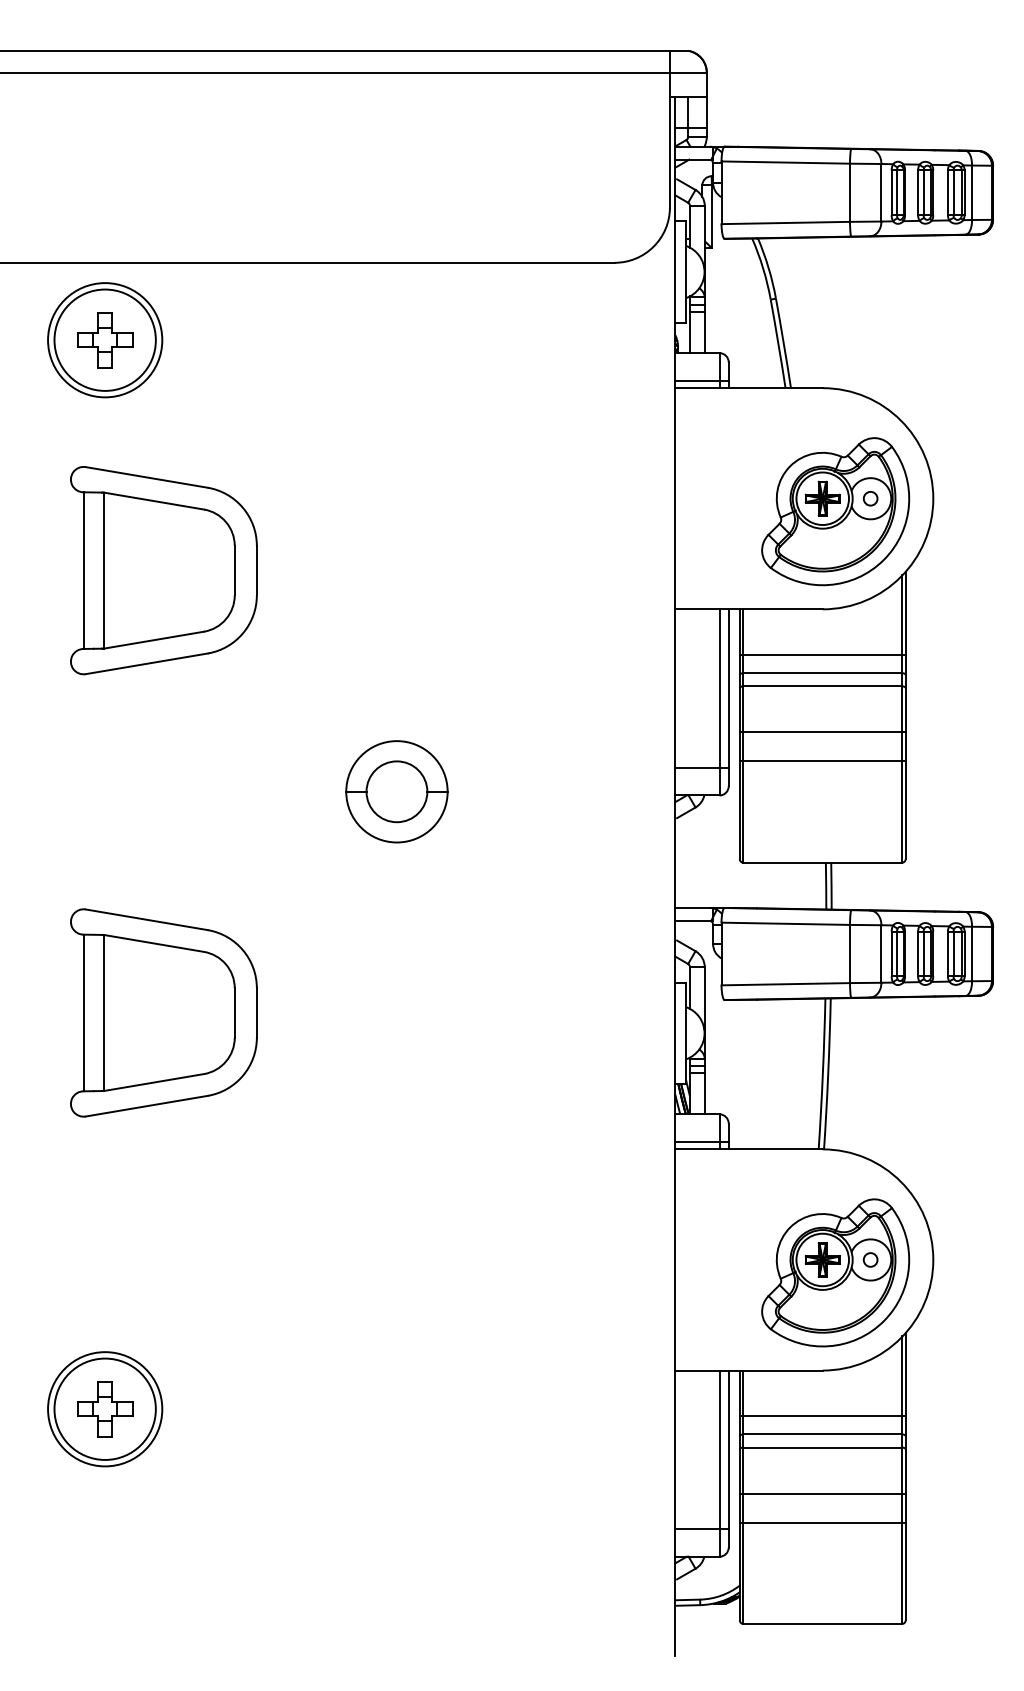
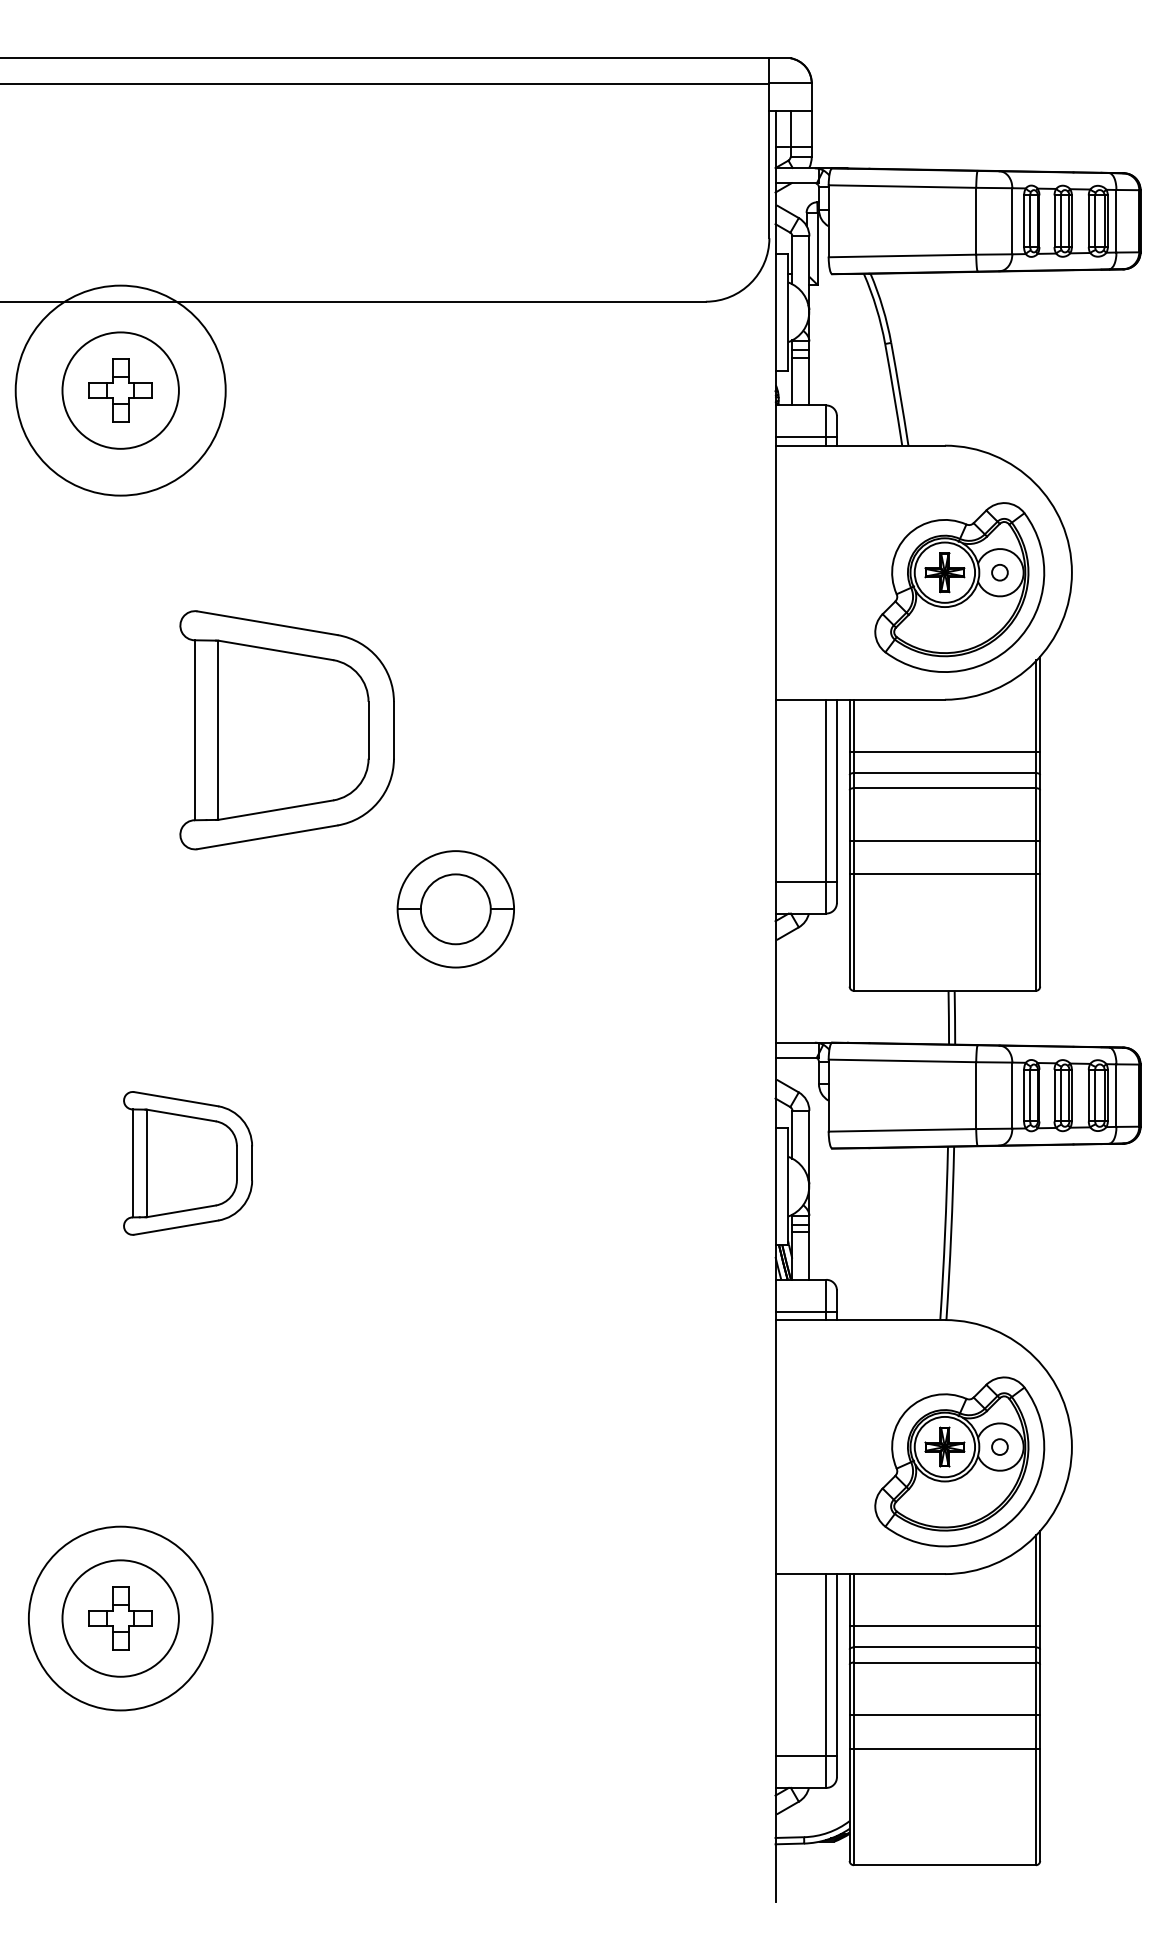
circle: (104, 340) -> (120, 390), size x1.6
part: (163, 570) -> (286, 730), moved
part: (163, 1013) -> (187, 1163), size x0.6
circle: (104, 1409) -> (120, 1618), size x1.4

